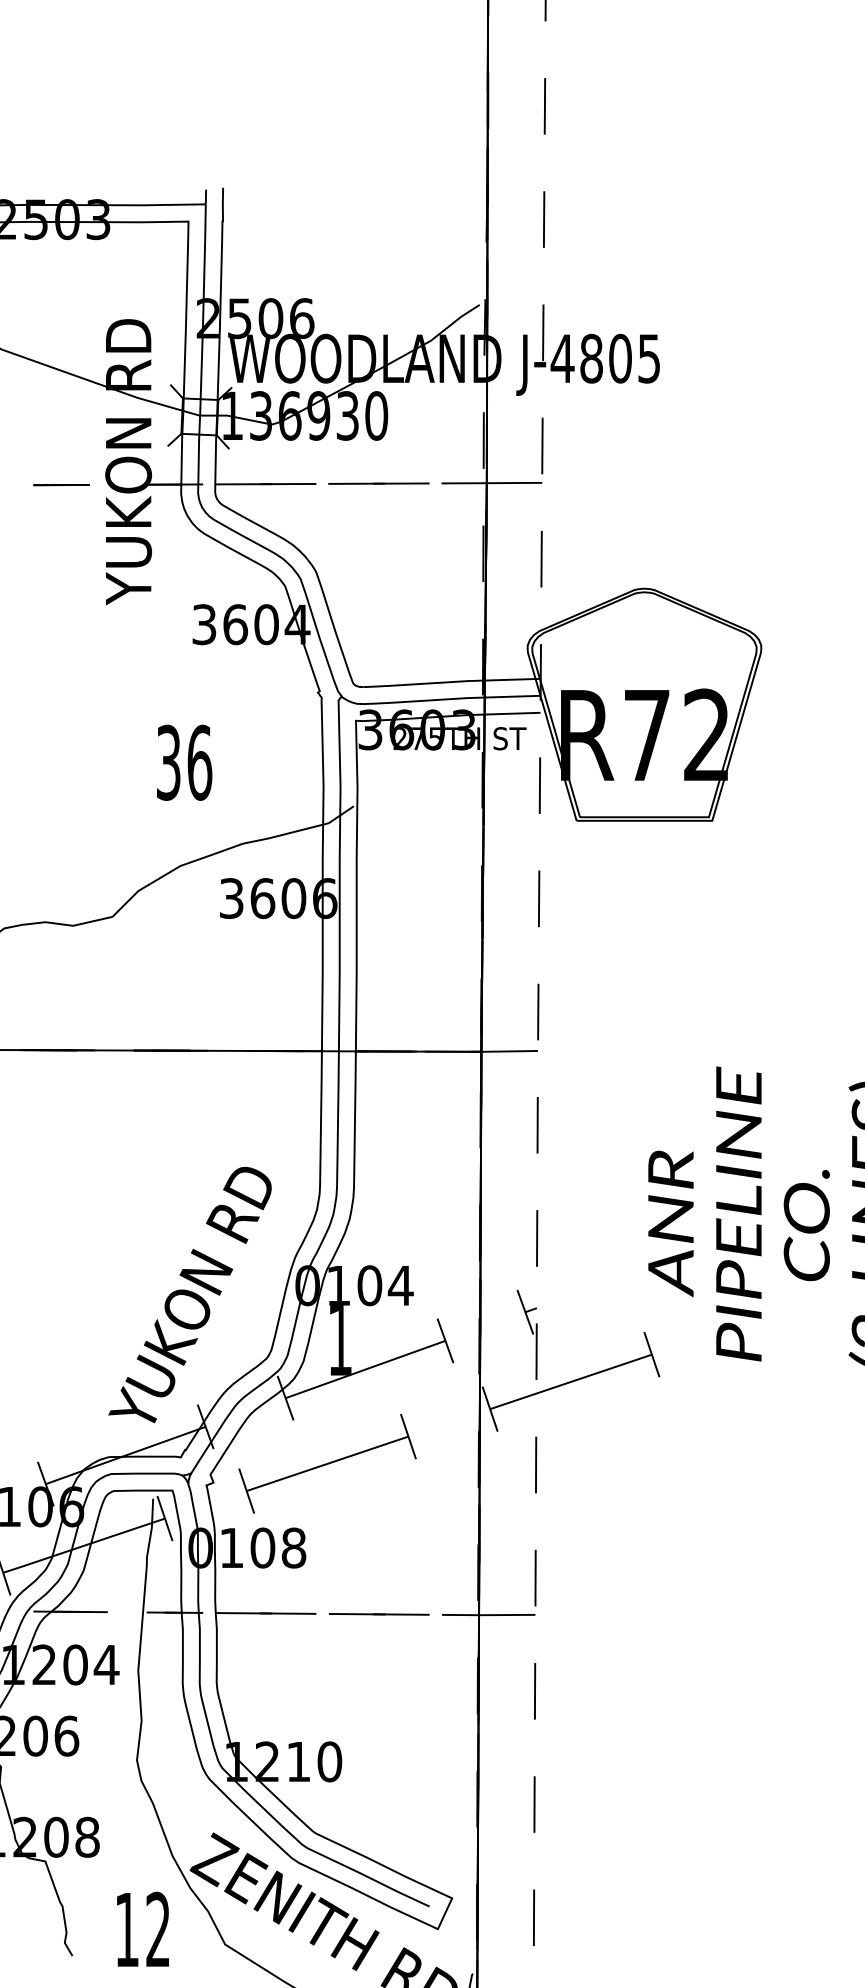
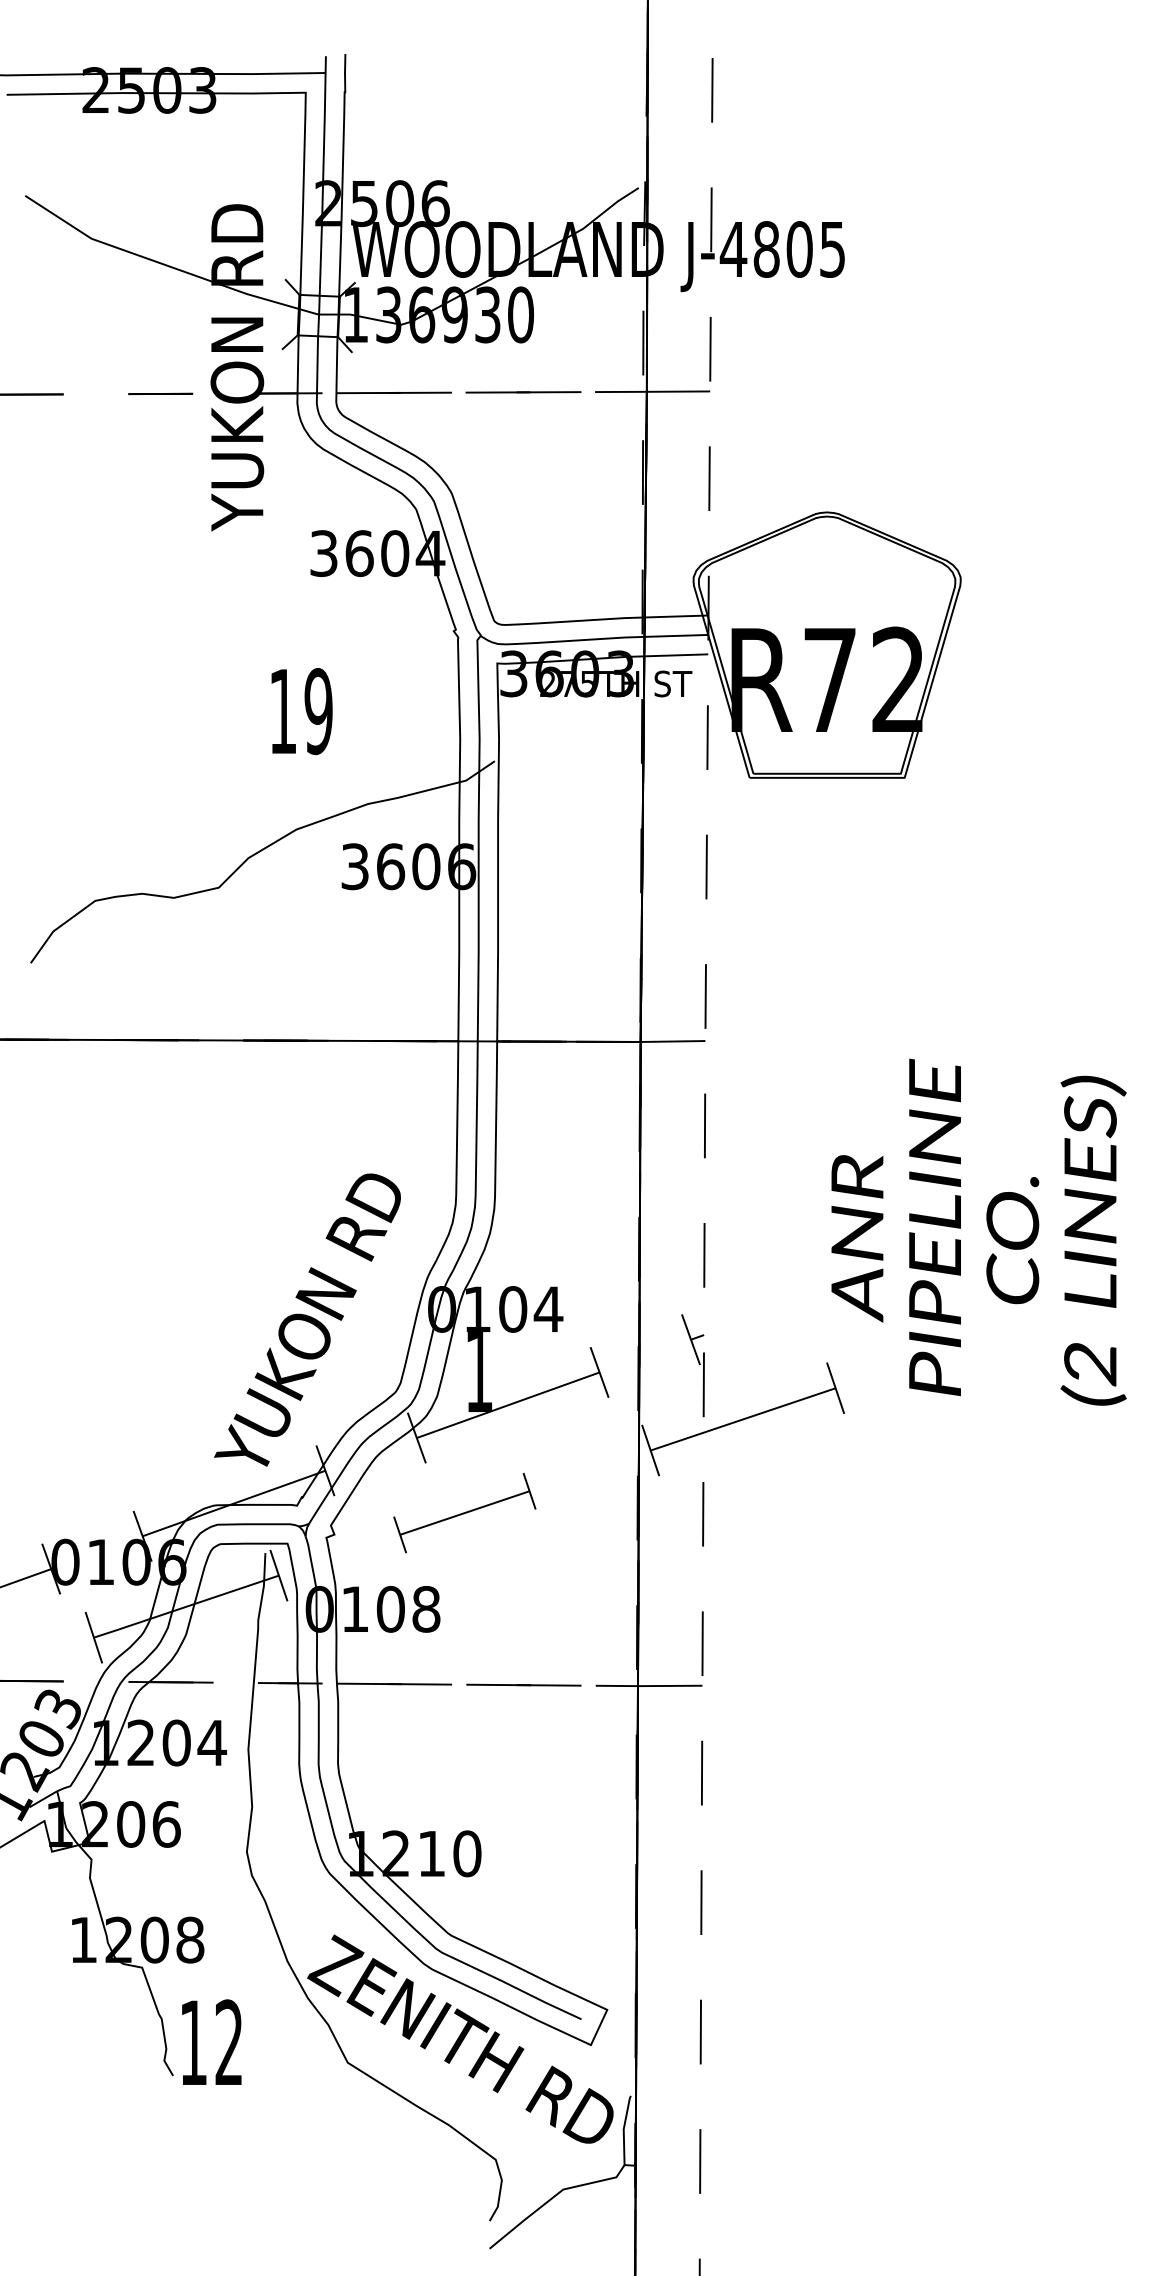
text: (184, 762) -> (301, 711), 36 -> 19
part: (327, 1463) -> (464, 1512), size x0.7
text: (142, 1928) -> (211, 2041), moved

